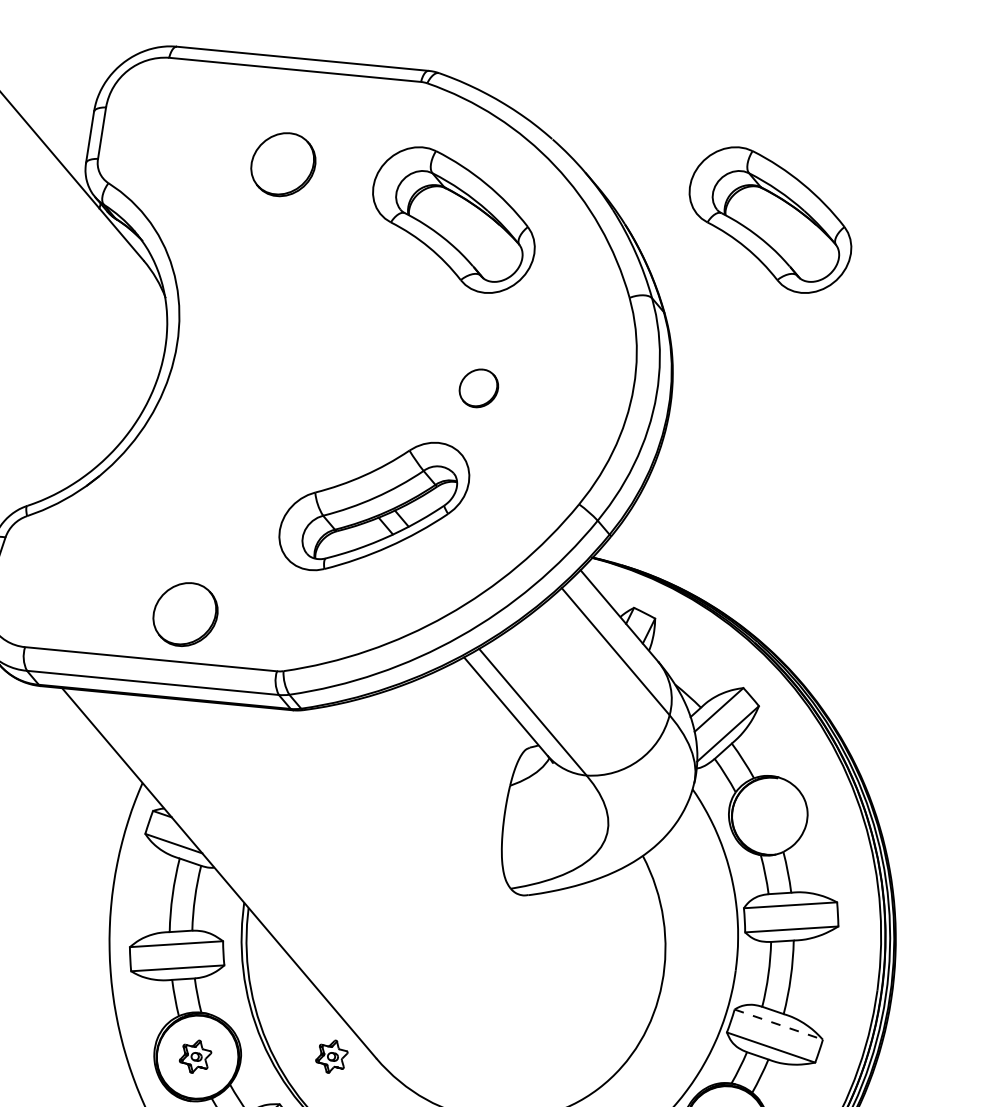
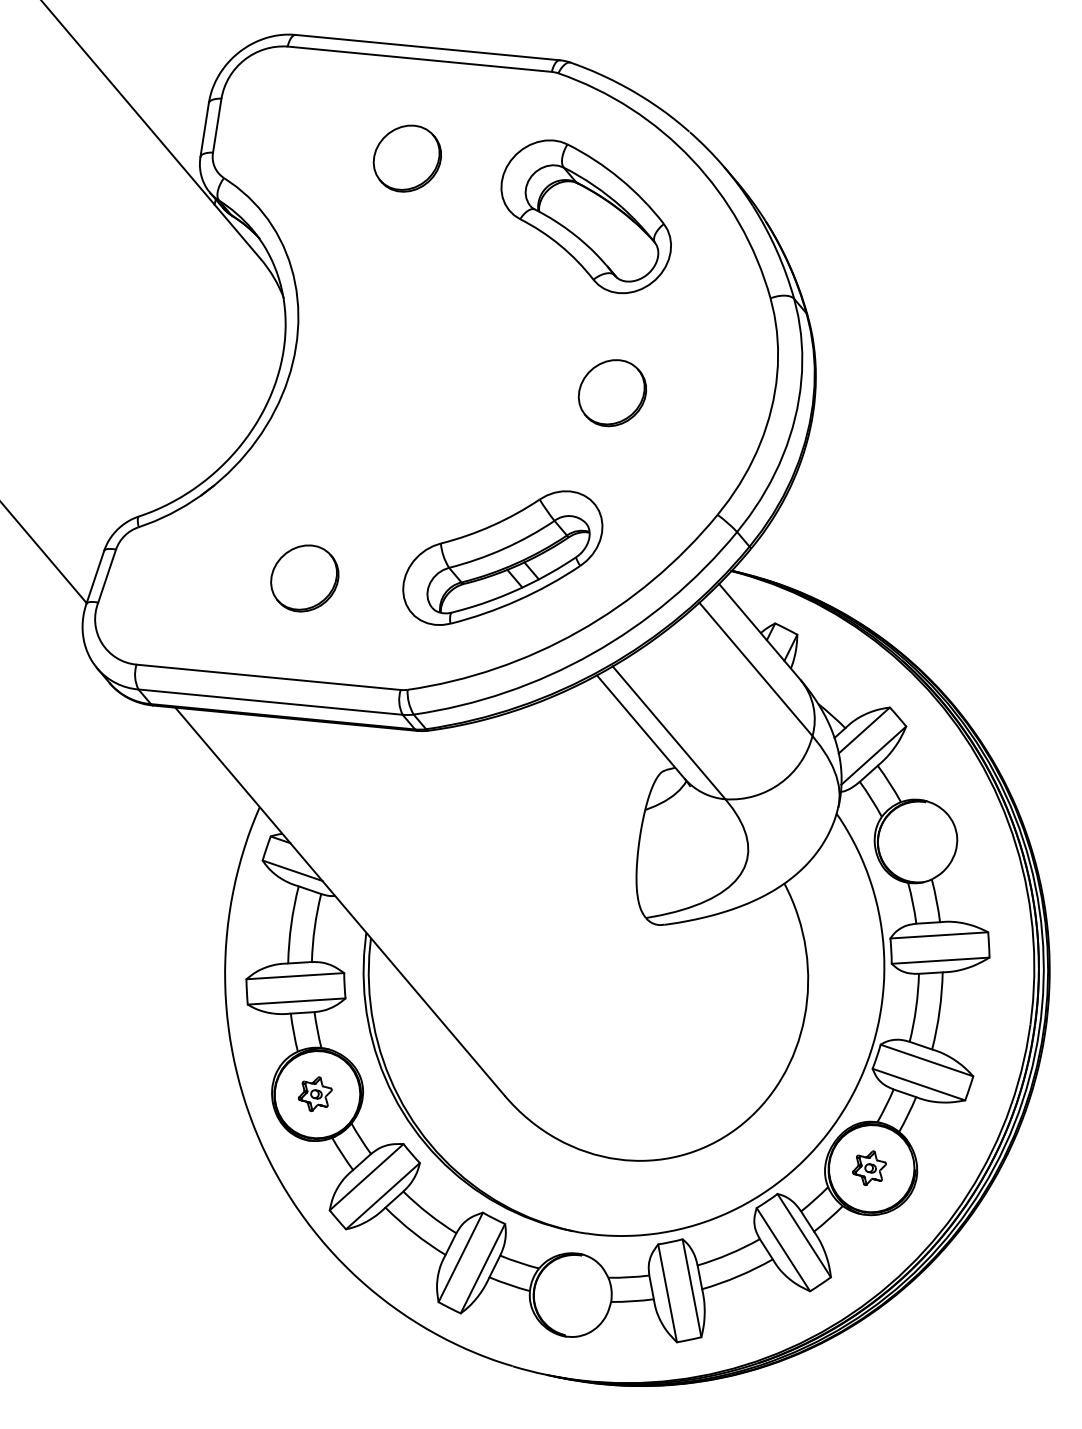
part: (769, 219) -> (917, 216), removed
part: (478, 388) -> (612, 393), size x1.67
part: (374, 505) -> (502, 557), moved
part: (185, 614) -> (304, 578), moved
line: (778, 1024) -> (926, 1060), dashed -> solid
part: (331, 1056) -> (457, 1093), removed

